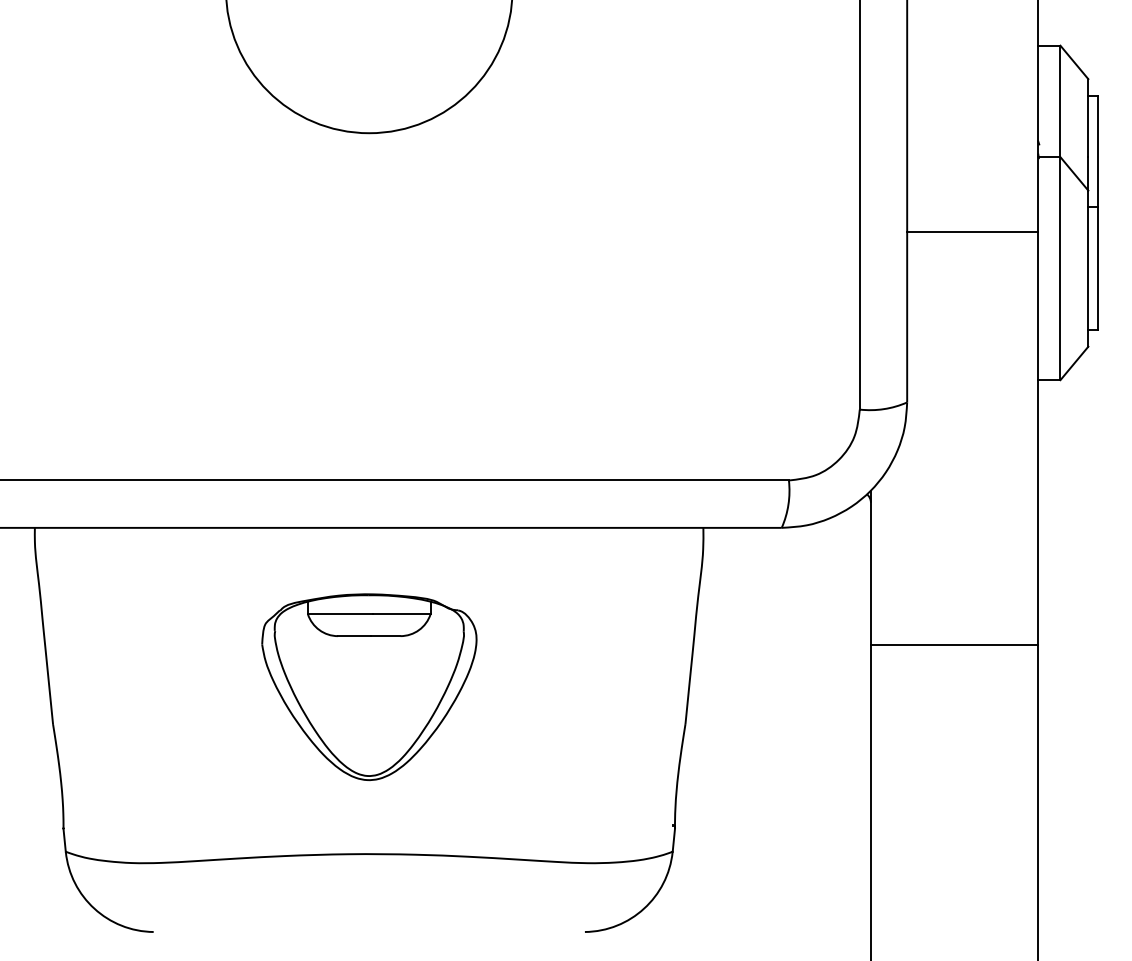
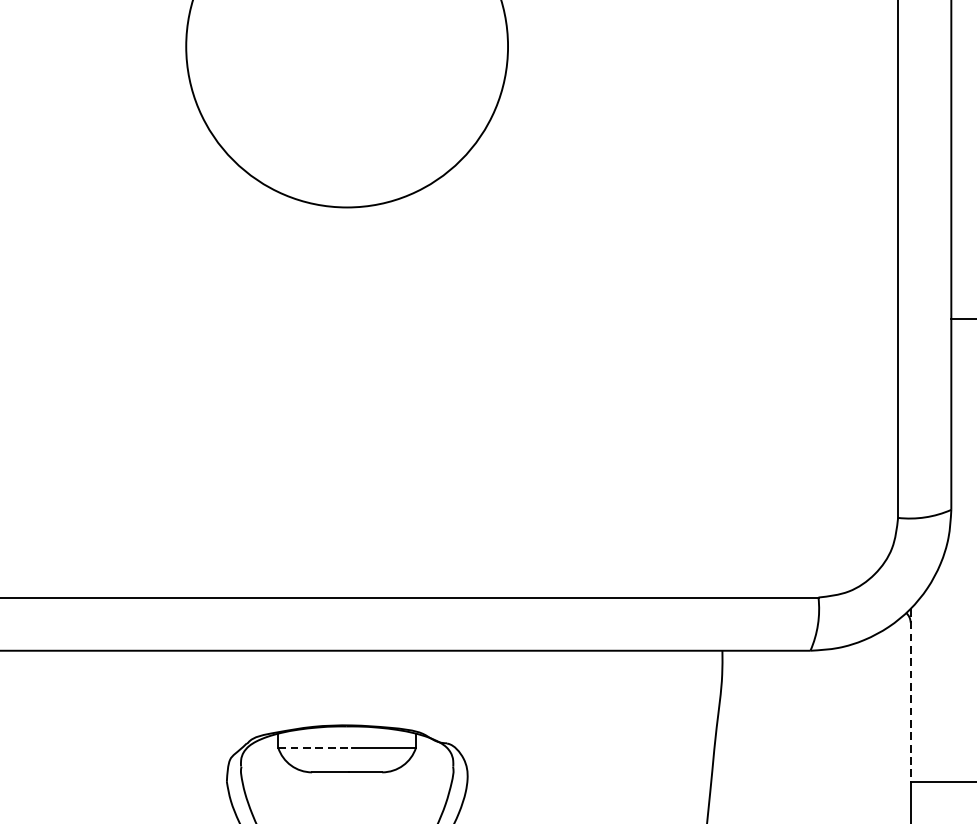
line: (870, 568) -> (910, 696), solid -> dashed
line: (340, 614) -> (314, 748), solid -> dashed

